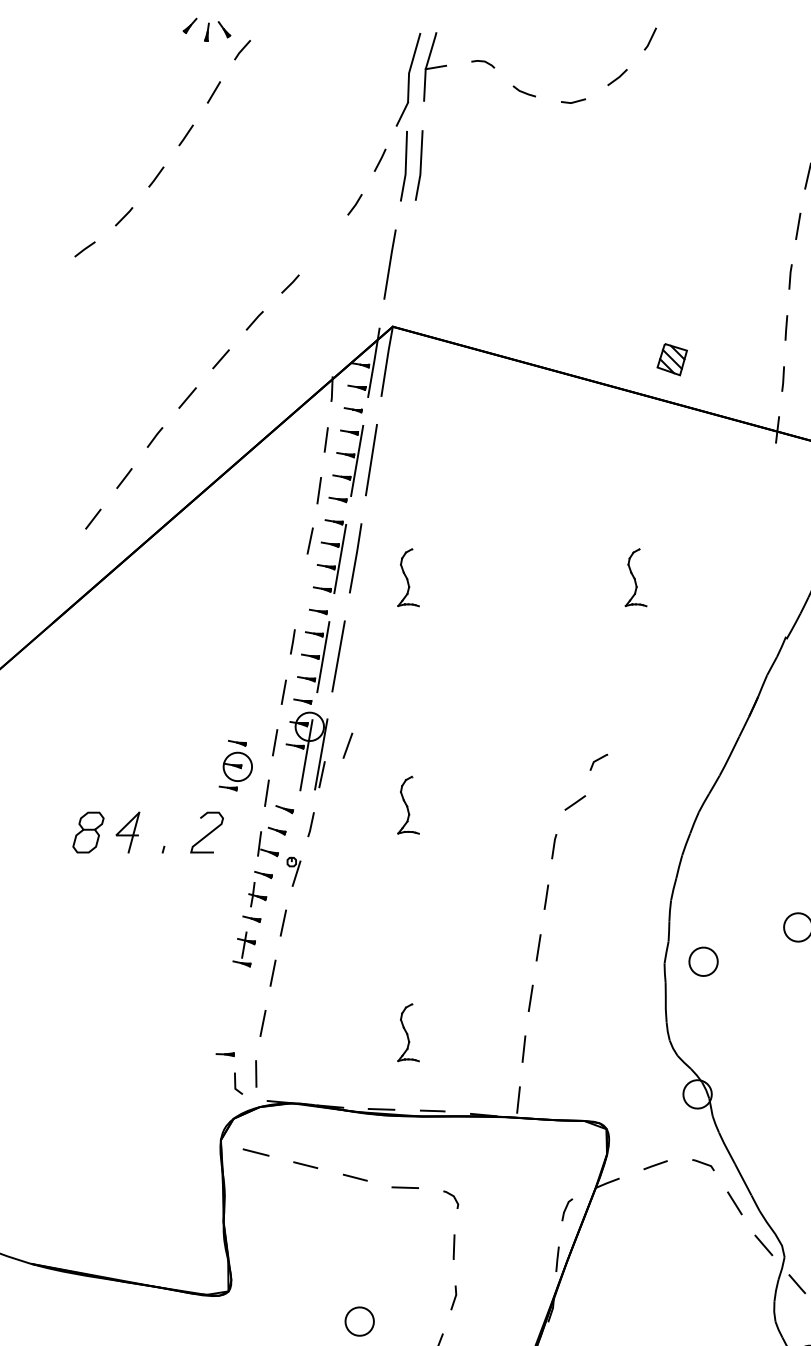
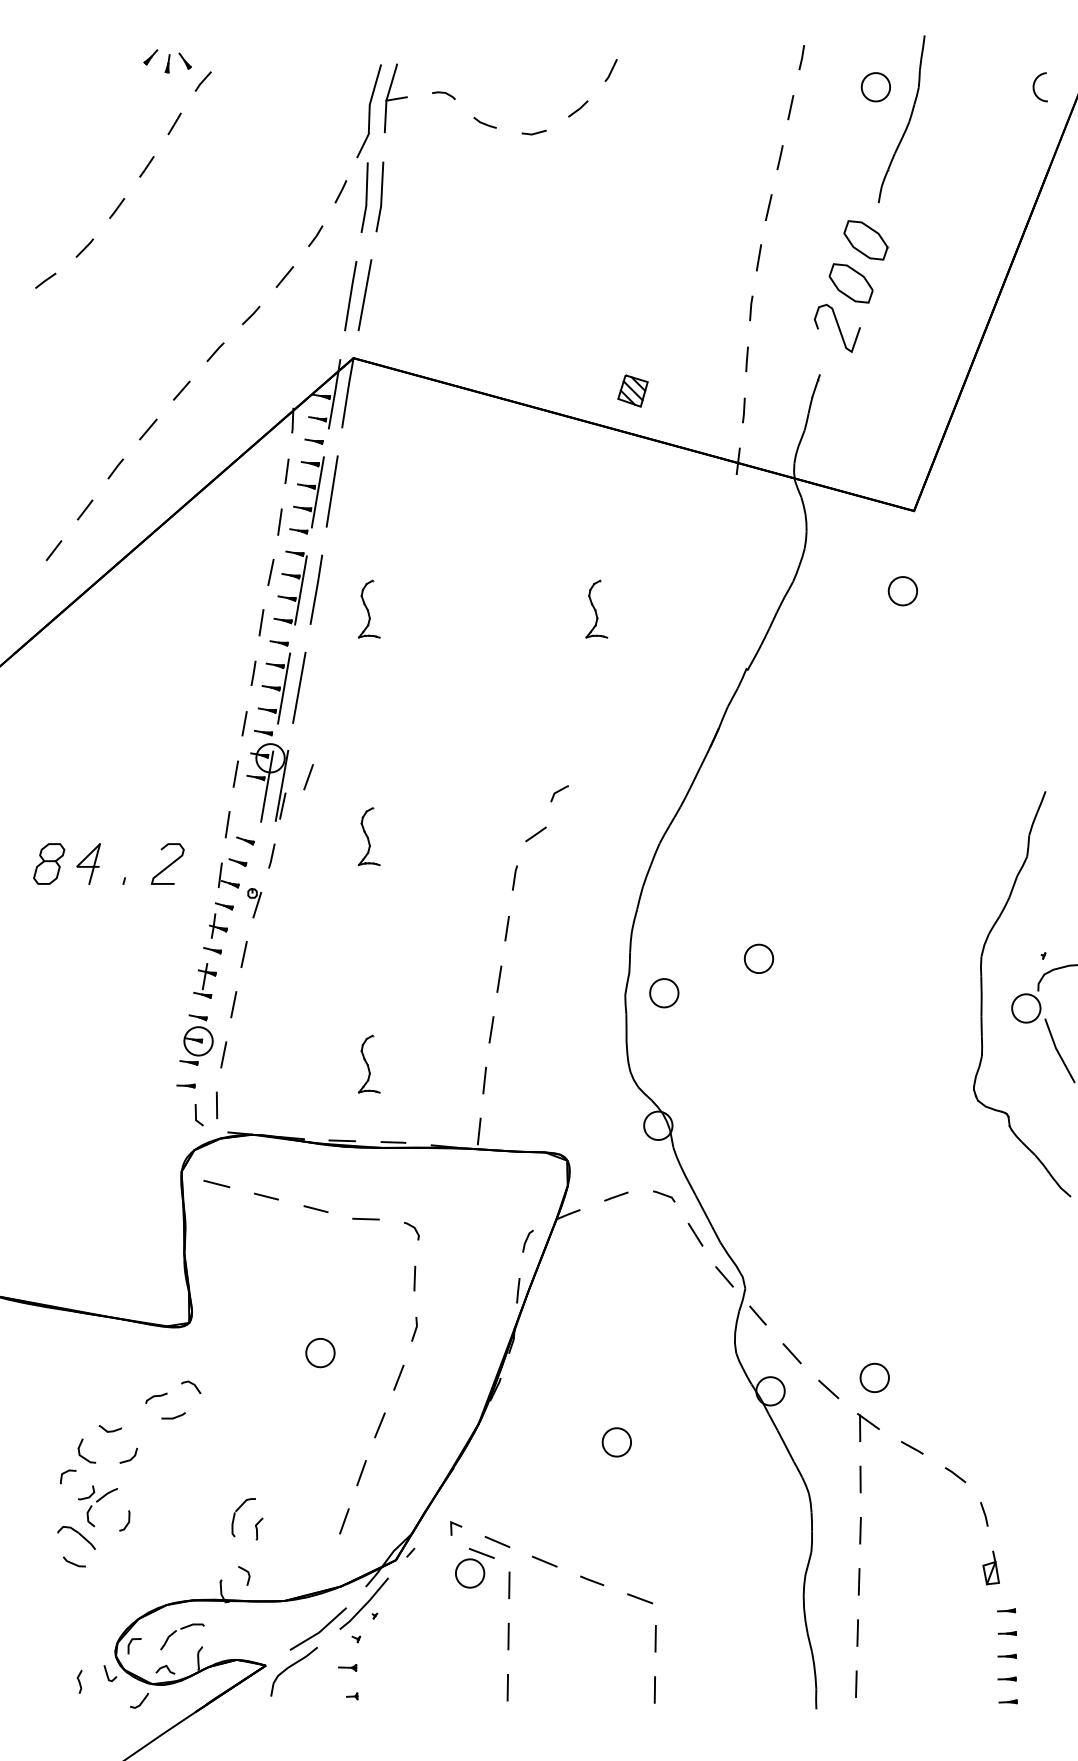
line: (323, 245) -> (284, 276), added
line: (403, 264) -> (364, 295), added
line: (300, 591) -> (261, 622), added
part: (235, 765) -> (196, 1039), moved

